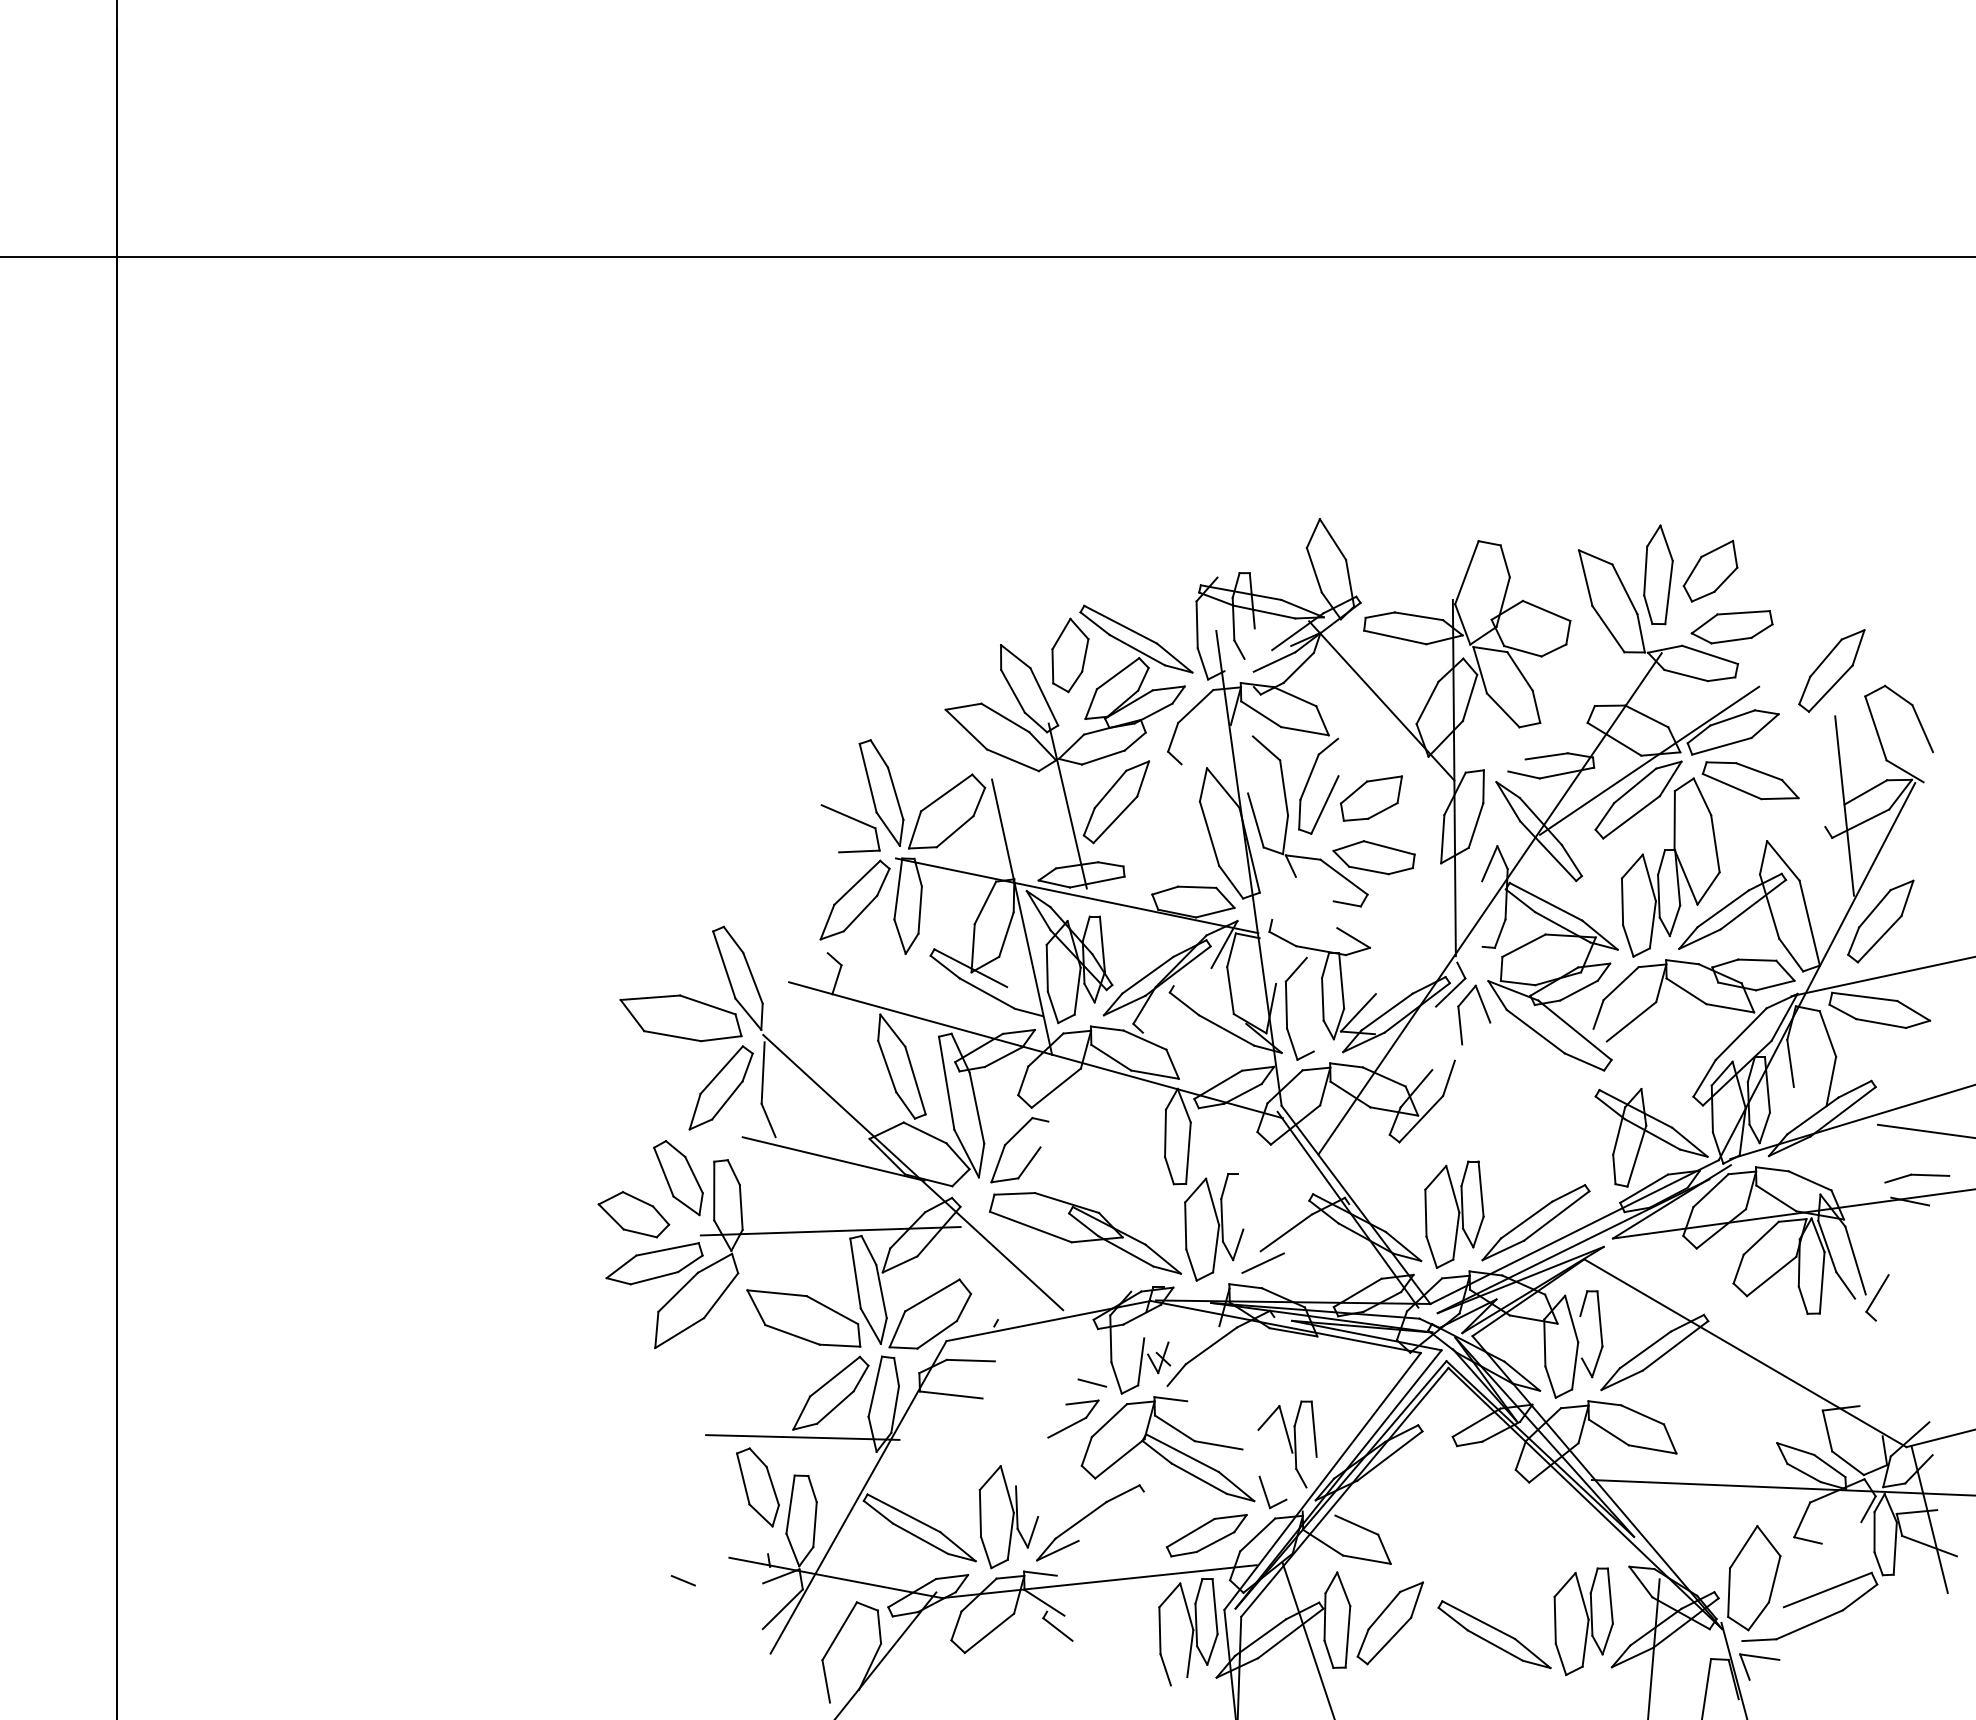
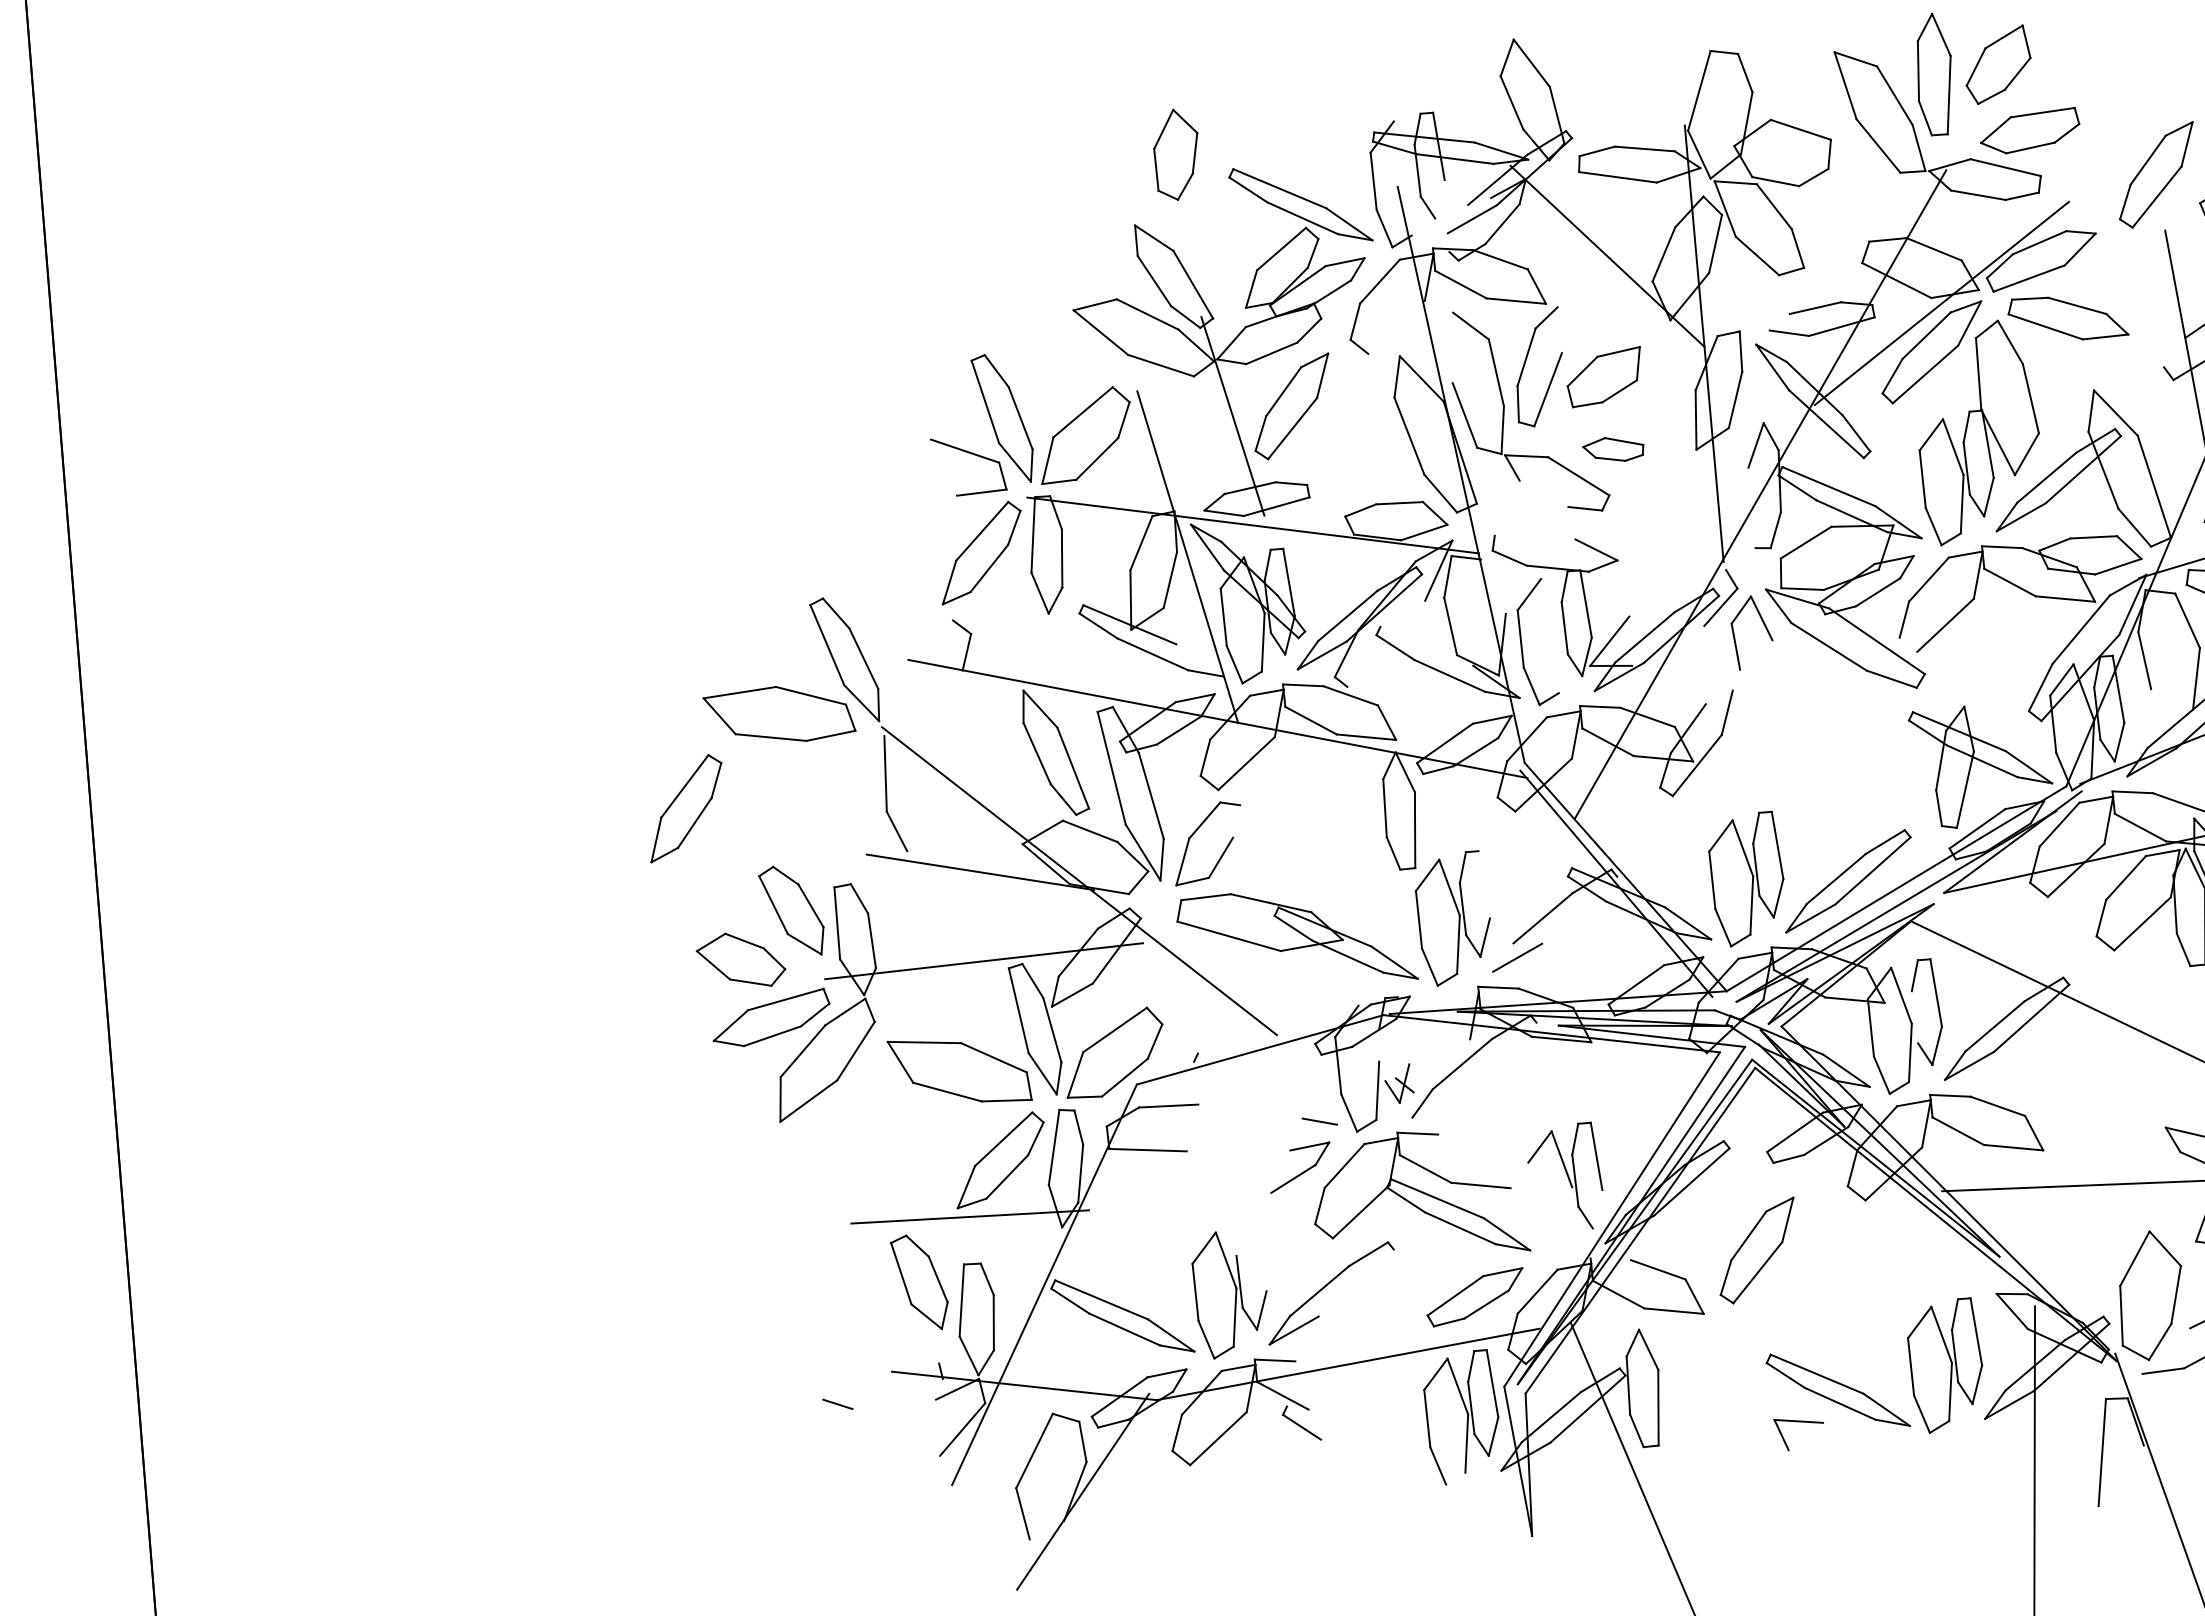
part: (1070, 655) -> (1176, 154), moved
part: (1373, 857) -> (1612, 449), size x0.6
part: (720, 1087) -> (685, 807), moved
part: (1266, 1493) -> (1544, 1239), removed
part: (1389, 1623) -> (1756, 1251), moved
part: (1760, 1658) -> (1799, 1422), moved

